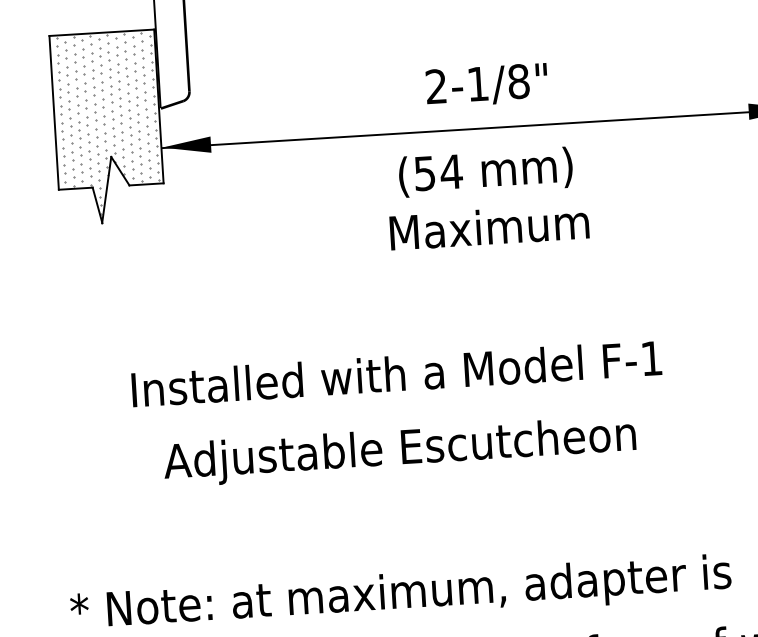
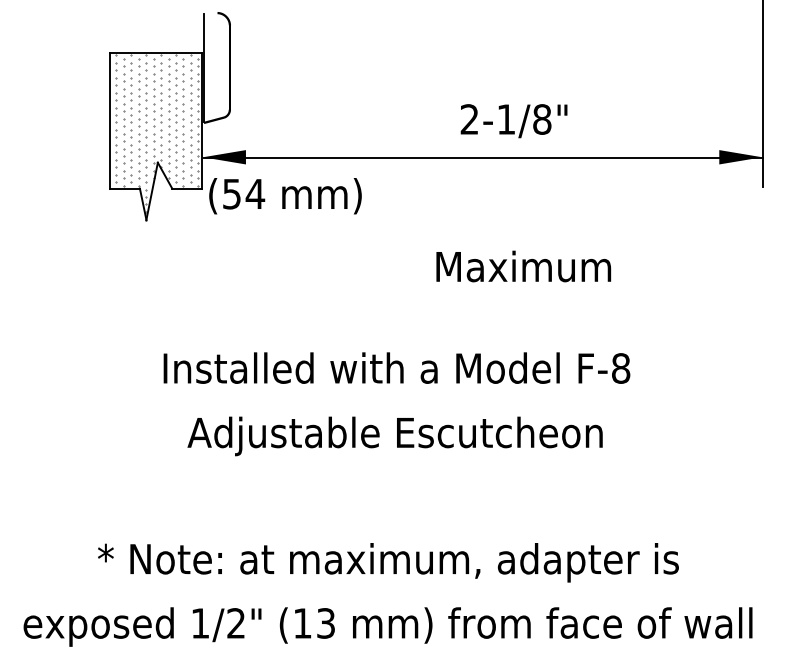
text: (486, 85) -> (513, 121), moved
text: (485, 172) -> (285, 196), moved
text: (489, 227) -> (523, 266), moved
text: (652, 358) -> (621, 368), F-1 -> F-8

